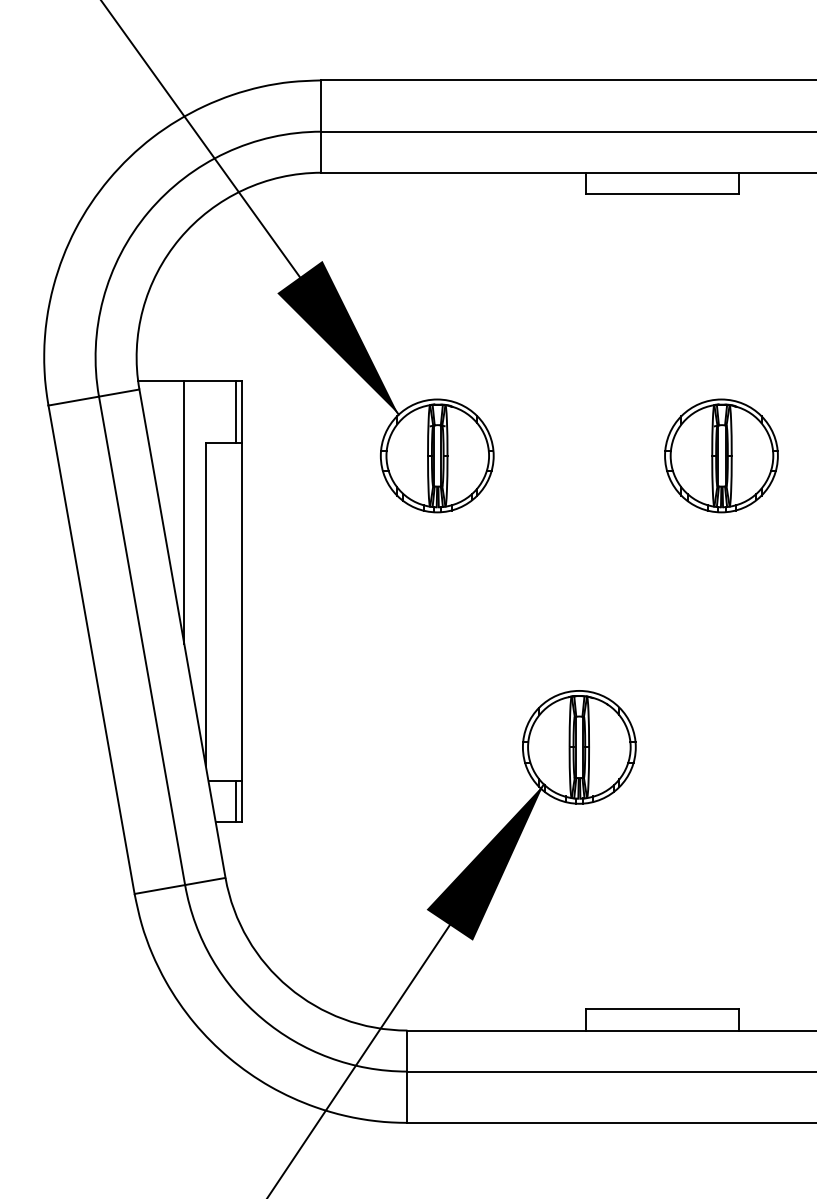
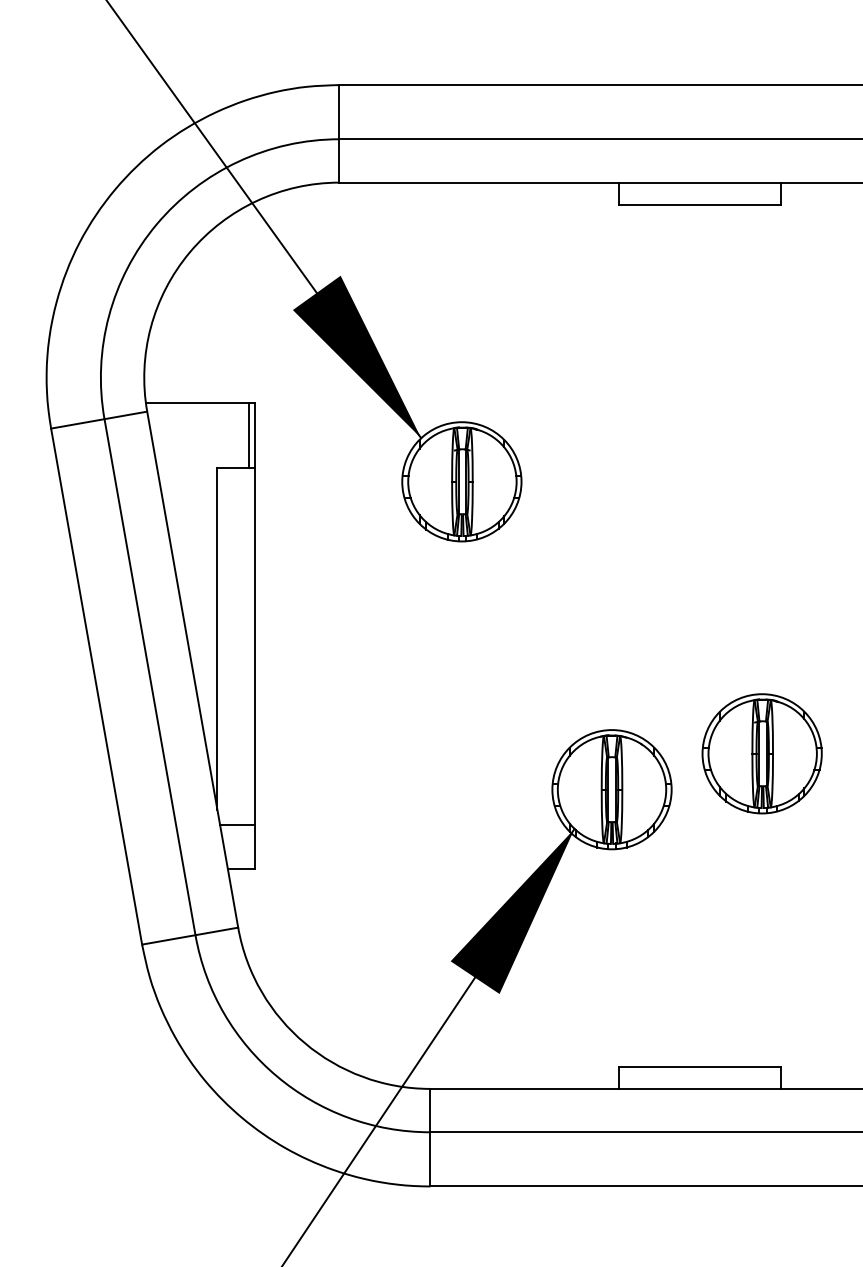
part: (720, 455) -> (761, 753), moved
line: (184, 512) -> (194, 541), removed
line: (235, 801) -> (248, 846), removed

